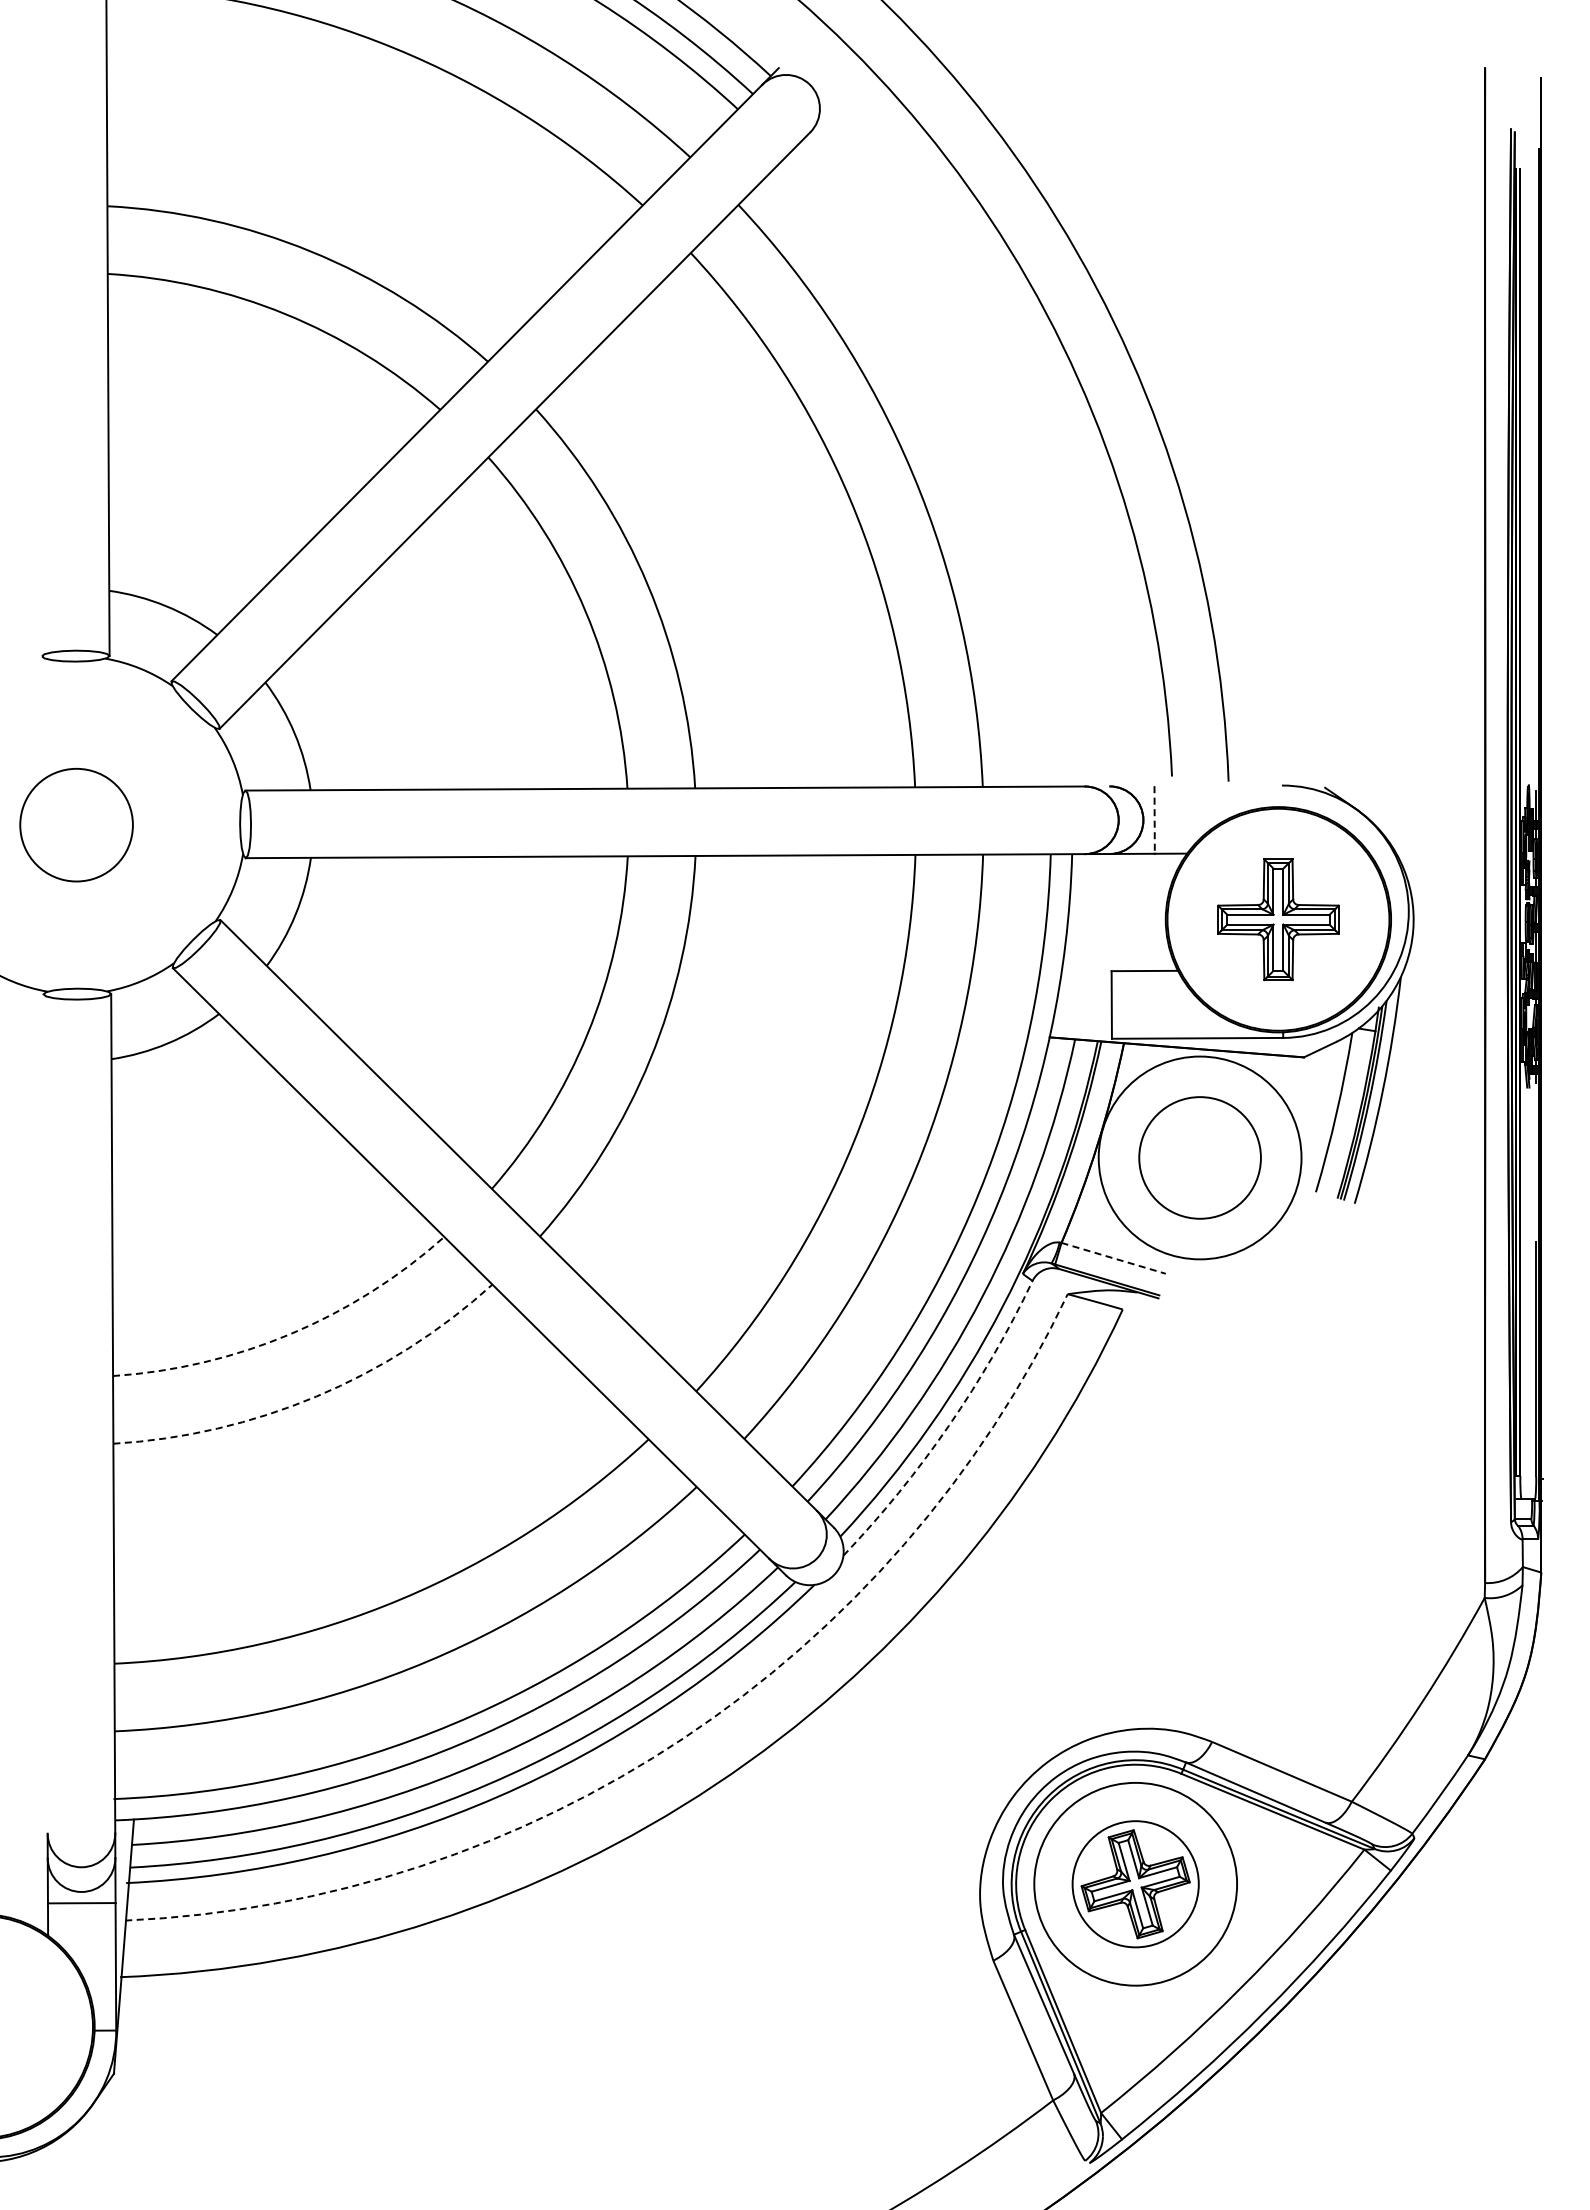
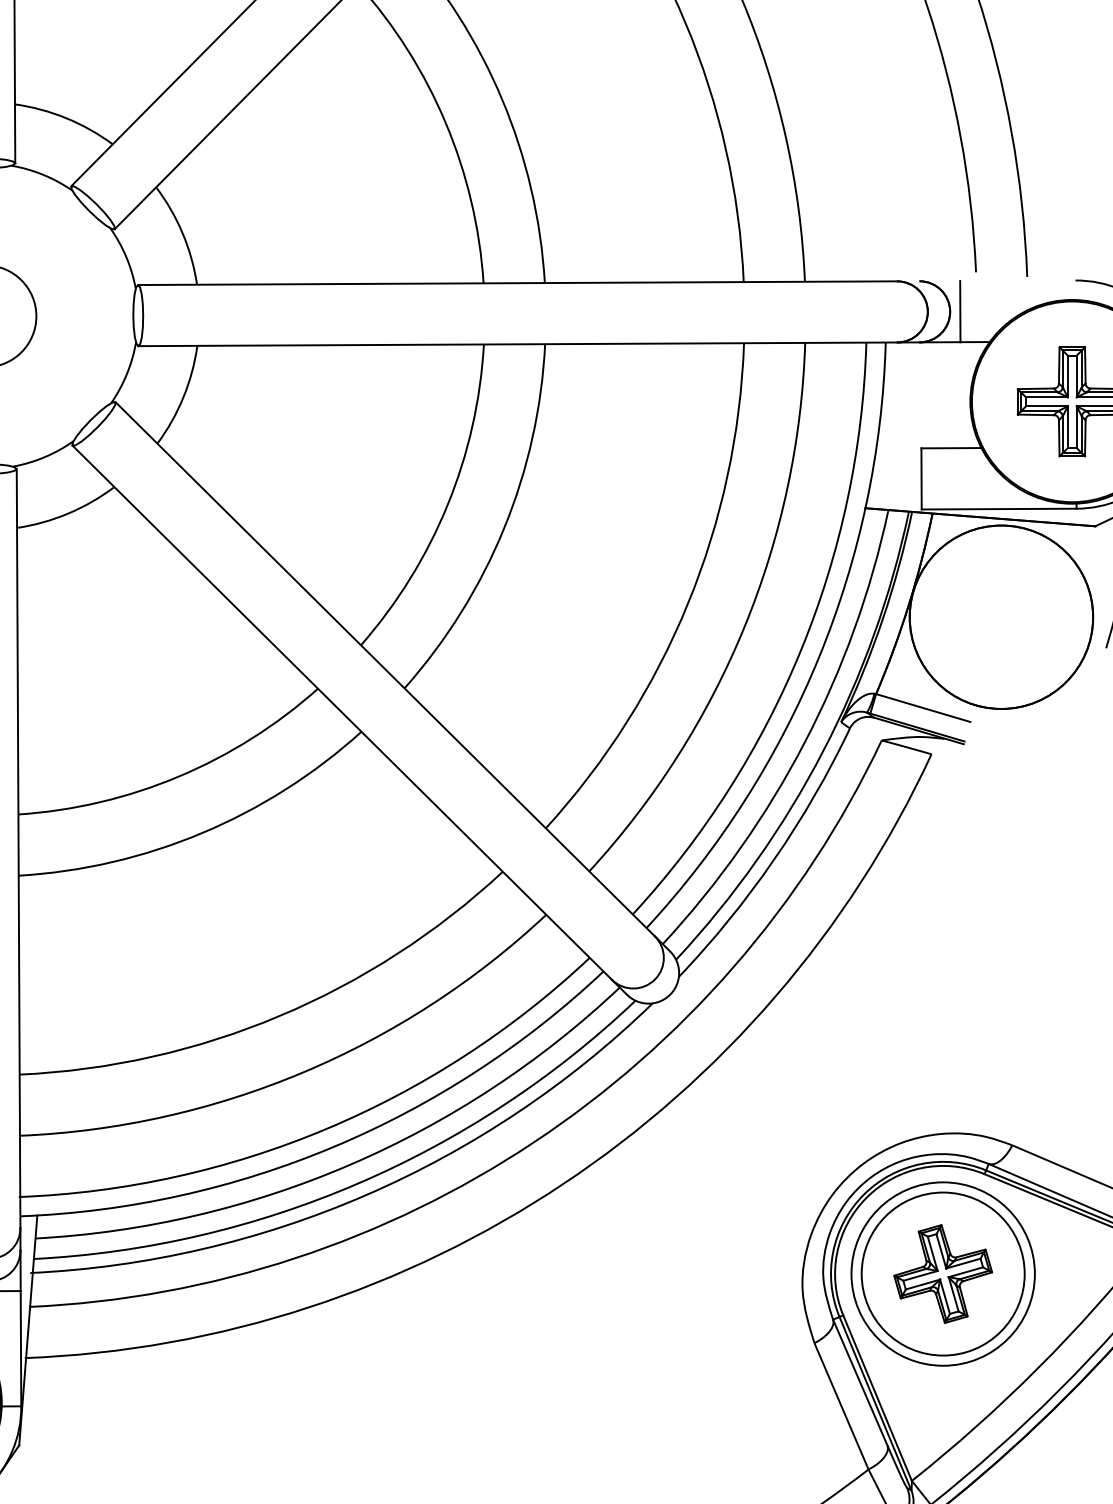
line: (1154, 819) -> (960, 311), dashed -> solid
circle: (1199, 1157) -> (1000, 616), size x1.67
line: (1114, 1258) -> (924, 708), dashed -> solid
arc: (290, 1334) -> (178, 776), dashed -> solid
arc: (316, 1396) -> (202, 832), dashed -> solid
arc: (948, 1425) -> (773, 859), dashed -> solid
arc: (683, 1738) -> (534, 1142), dashed -> solid
circle: (1135, 1884) -> (943, 1274), size x1.43

